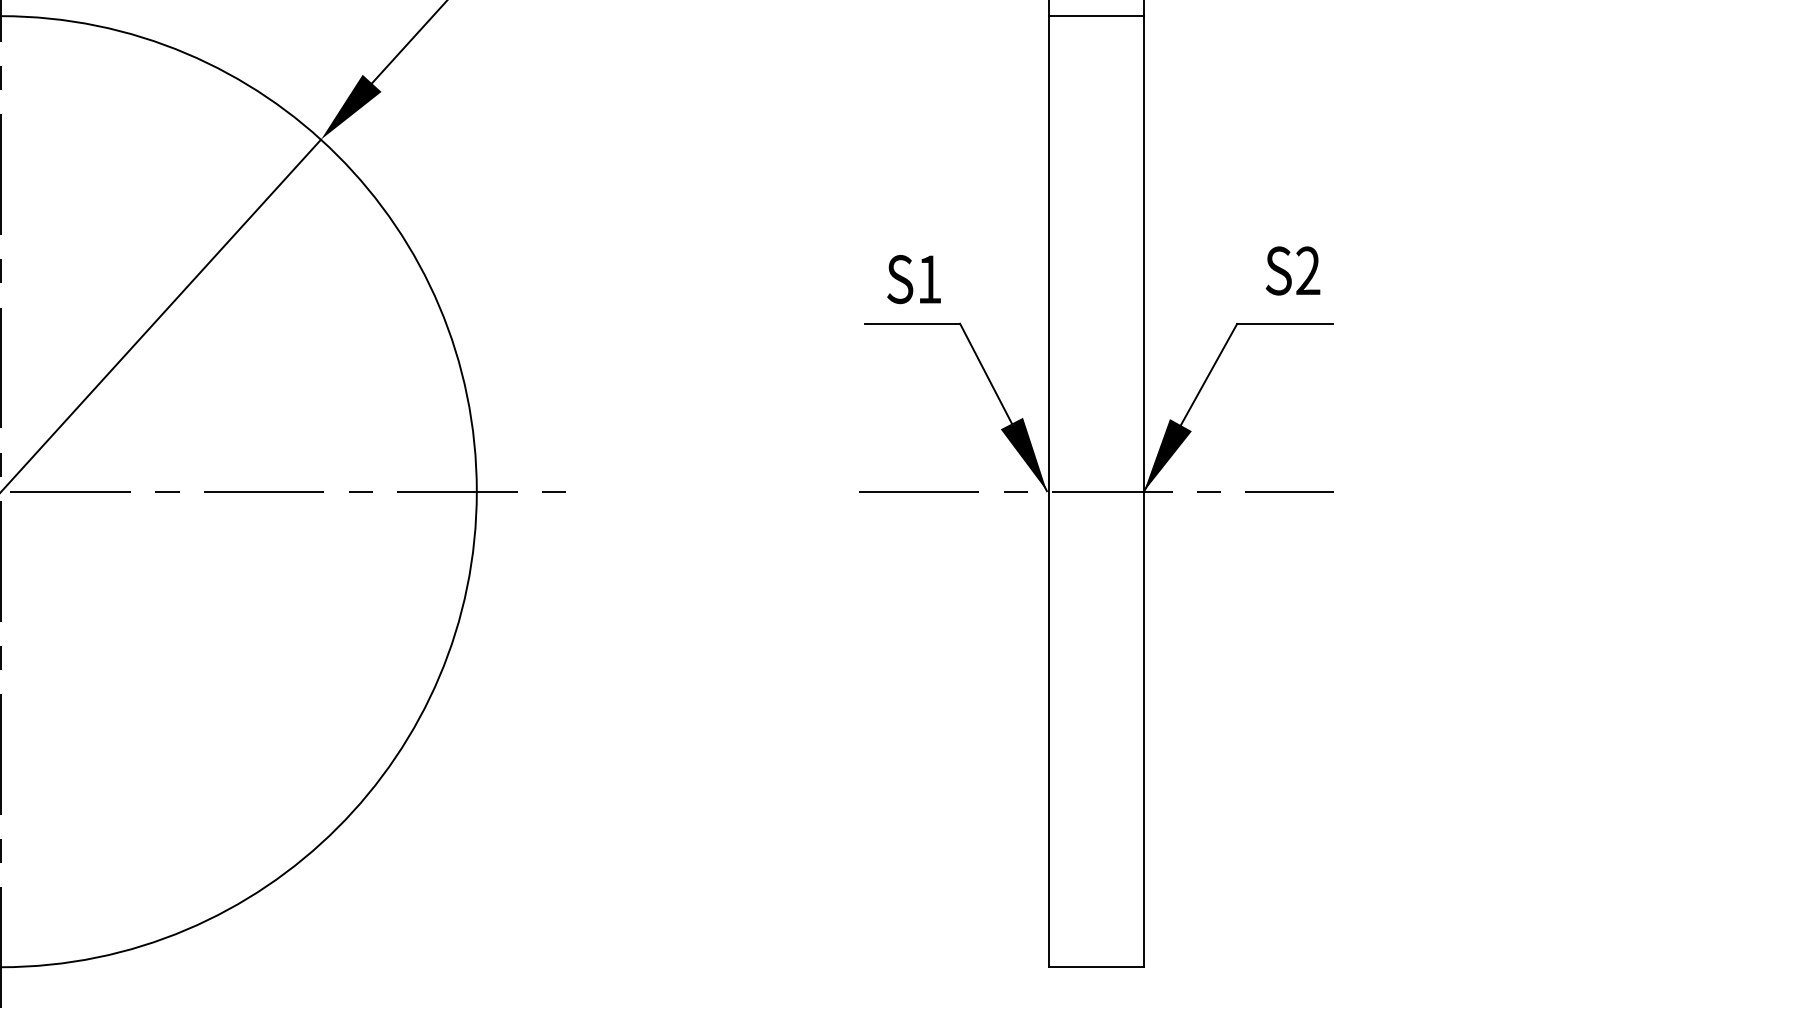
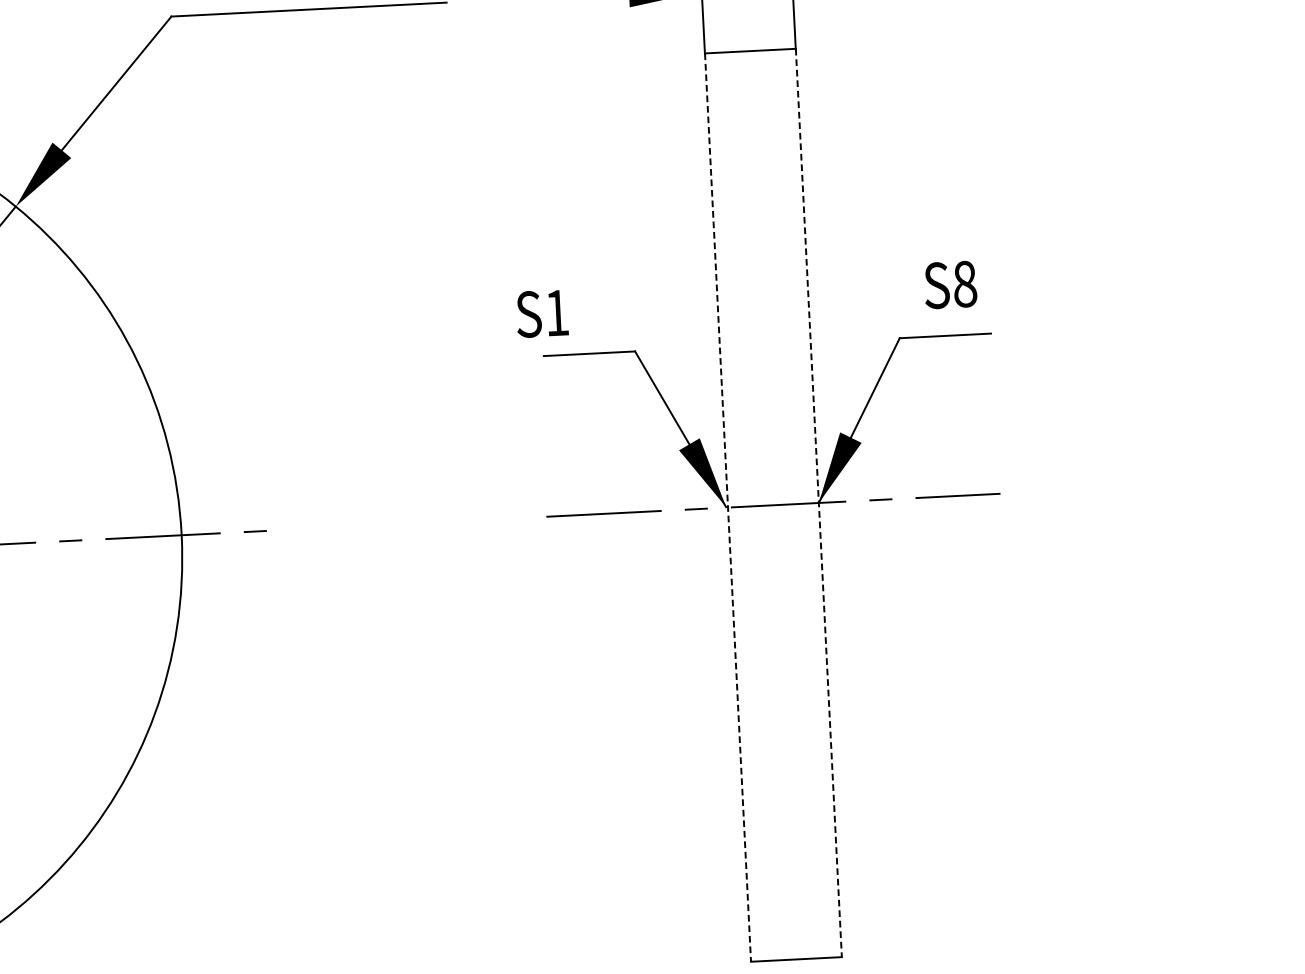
text: (1308, 270) -> (965, 283), S2 -> S8
text: (913, 279) -> (541, 313), moved
line: (1048, 491) -> (727, 507), solid -> dashed
line: (1143, 491) -> (818, 502), solid -> dashed

